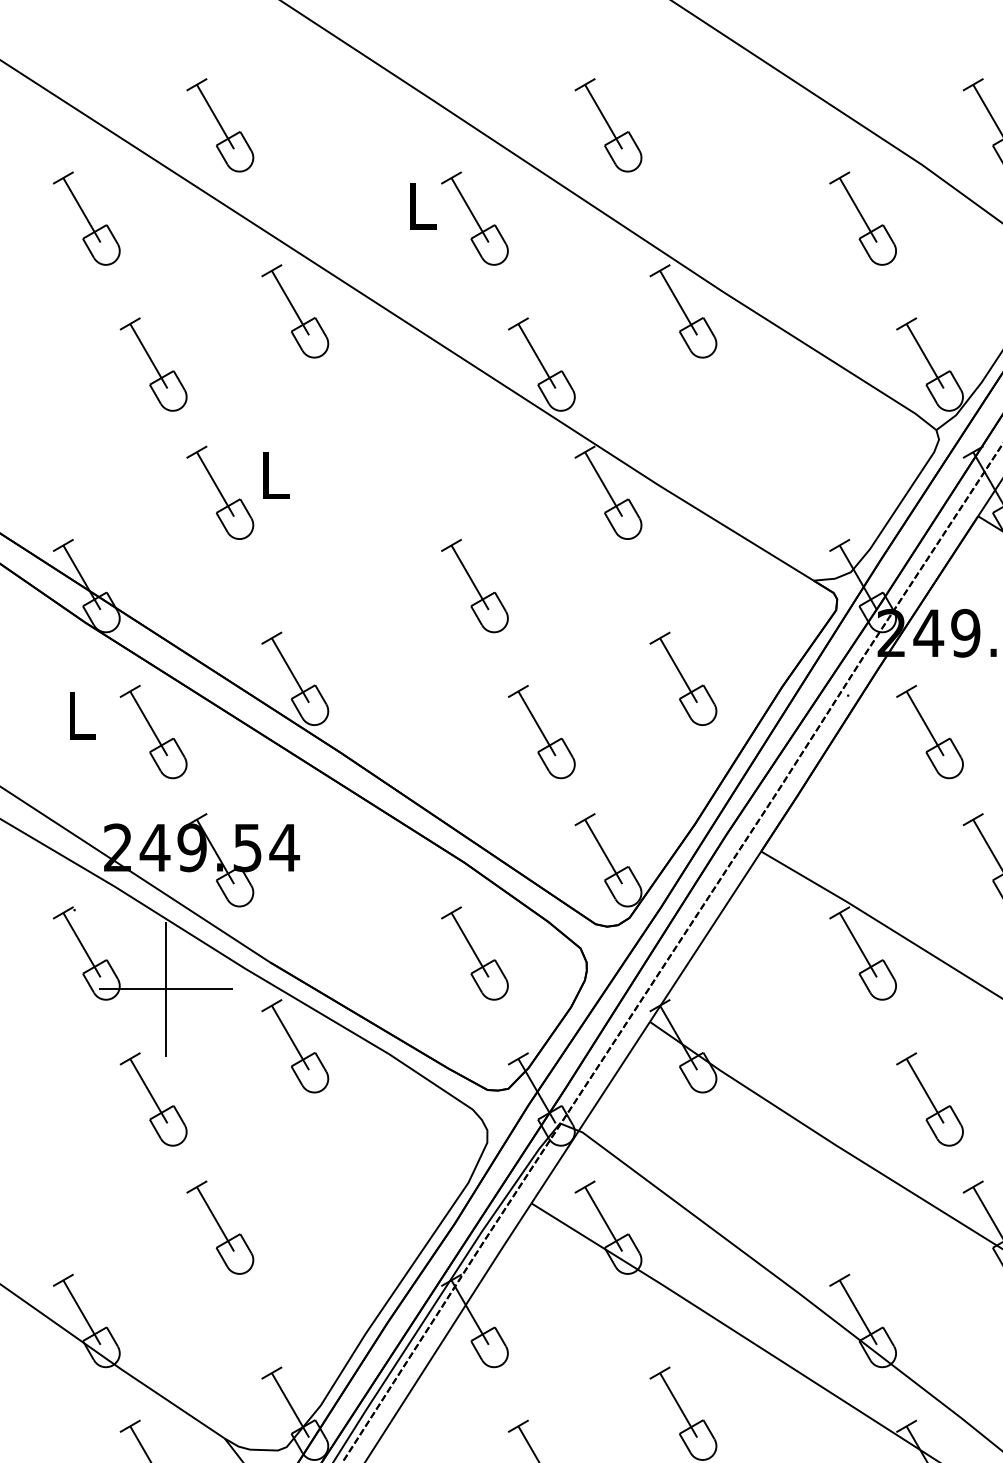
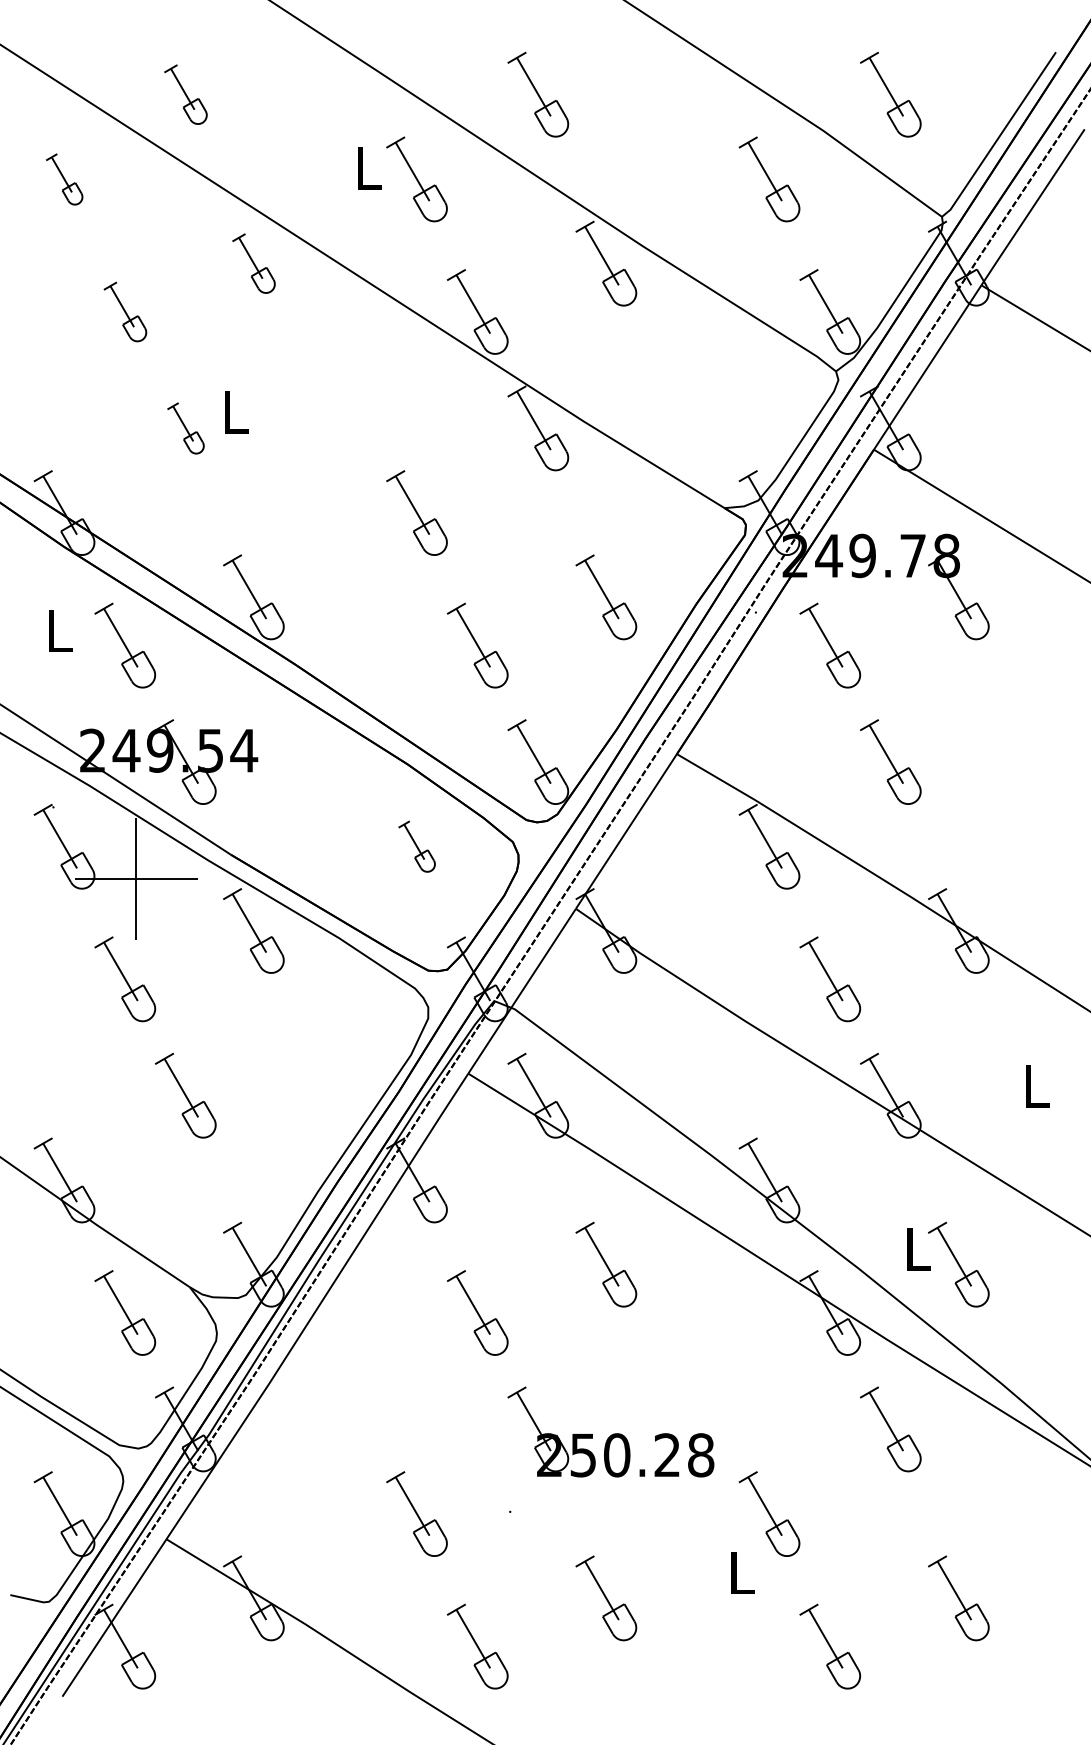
part: (220, 125) -> (185, 94), size x0.7
part: (86, 218) -> (64, 179), size x0.6
part: (294, 311) -> (253, 263), size x0.7
part: (153, 364) -> (125, 311), size x0.7
part: (220, 492) -> (185, 428), size x0.6
part: (474, 953) -> (416, 846), size x0.6

